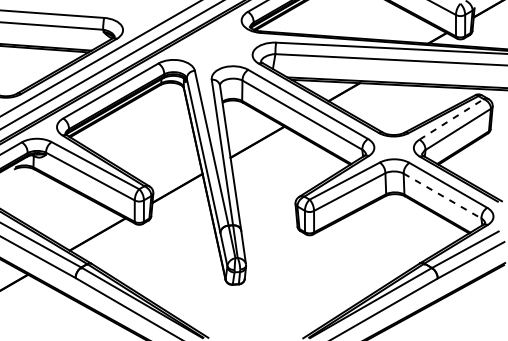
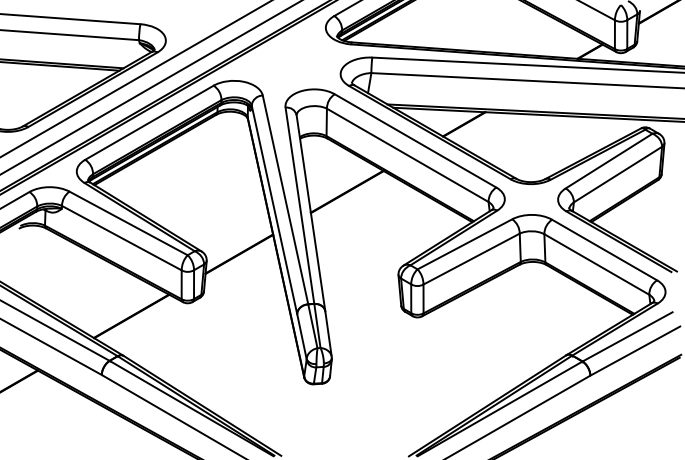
line: (451, 118) -> (609, 160), dashed -> solid
line: (442, 196) -> (596, 264), dashed -> solid

